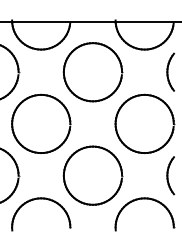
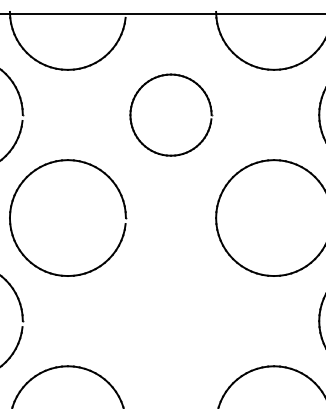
part: (92, 72) -> (170, 115), size x0.7
part: (92, 175) -> (170, 320), removed

